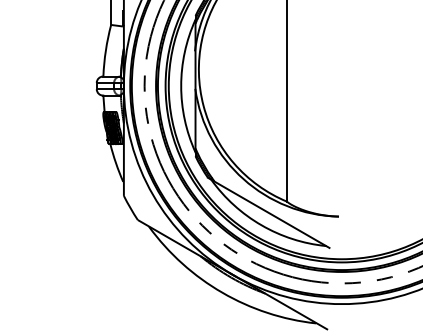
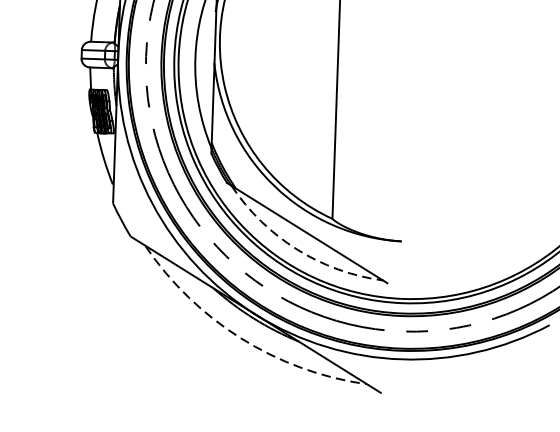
arc: (261, 225) -> (296, 249), solid -> dashed
arc: (222, 292) -> (241, 338), solid -> dashed

